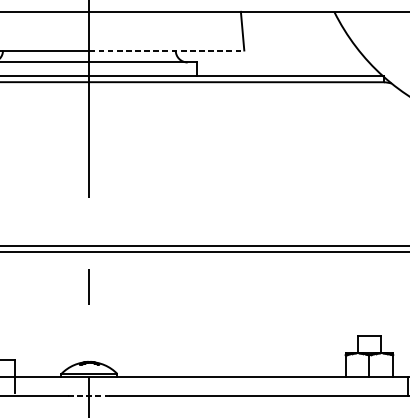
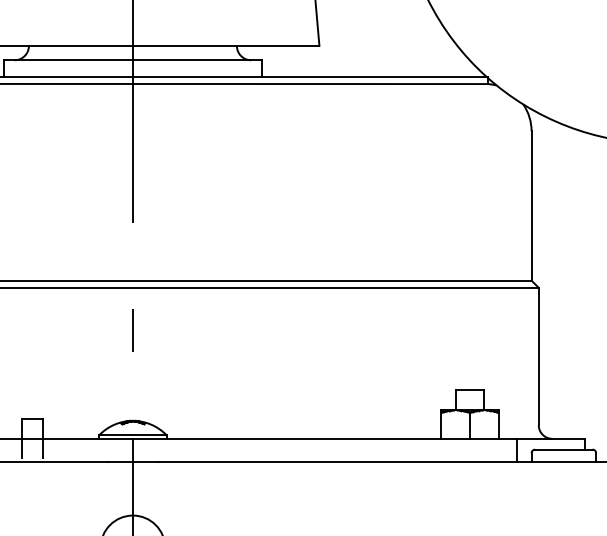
line: (167, 50) -> (226, 45), dashed -> solid
line: (89, 395) -> (132, 461), dashed -> solid

